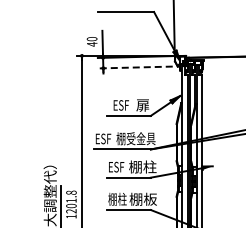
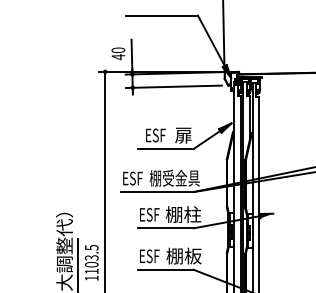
line: (134, 67) -> (172, 86), dashed -> solid
text: (117, 198) -> (150, 255), 棚柱 -> ESF
text: (71, 201) -> (91, 258), 1201.8 -> 1103.5

